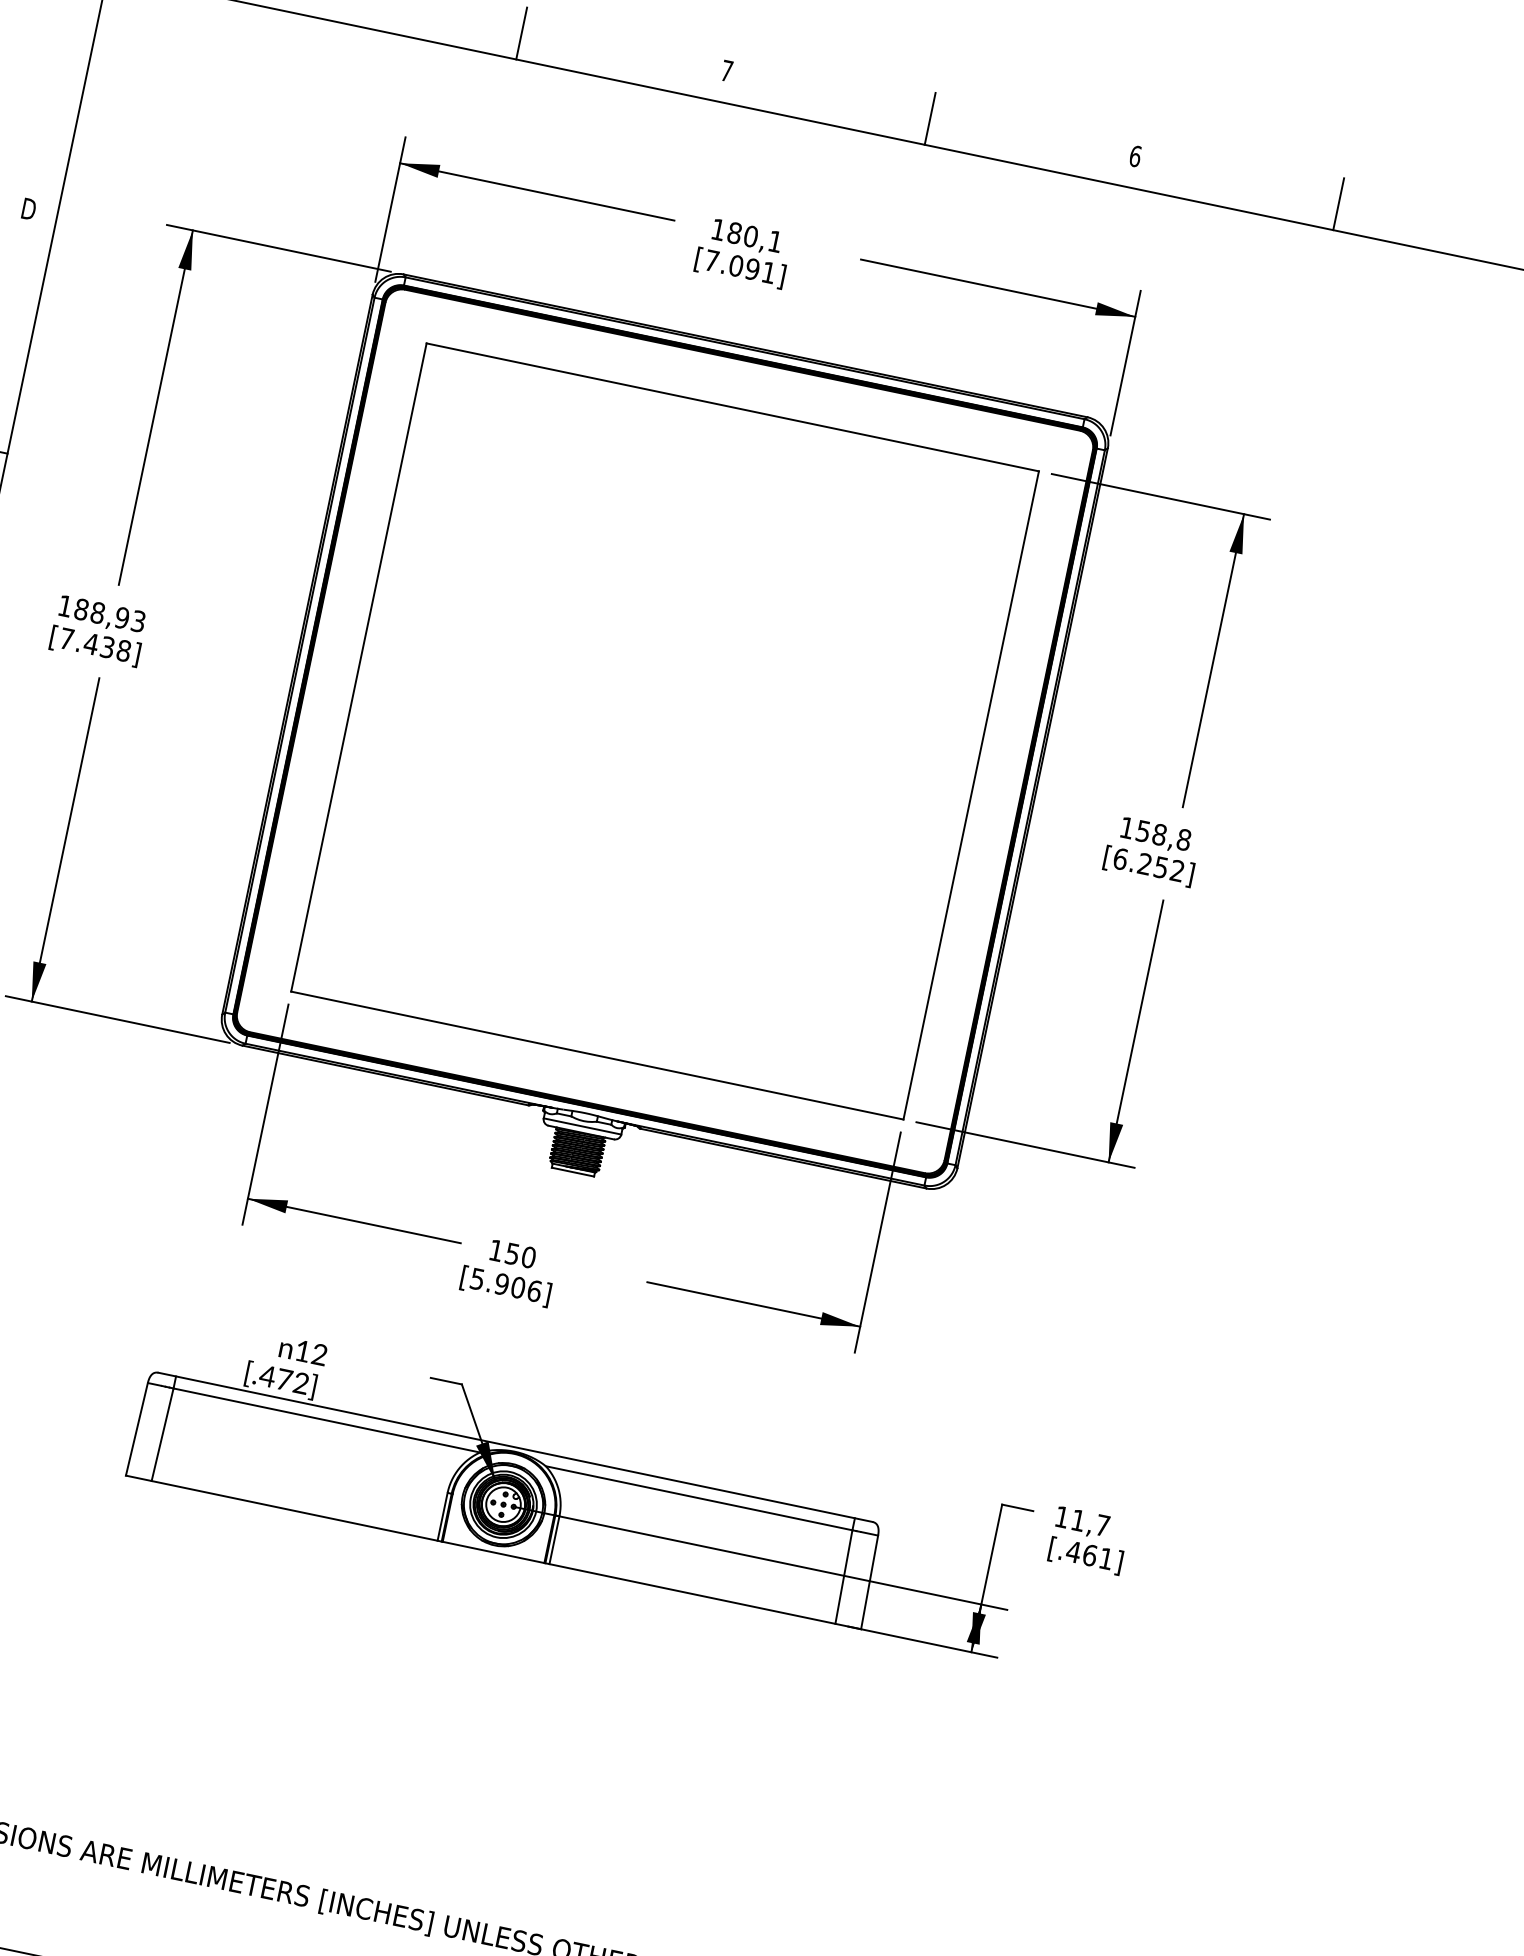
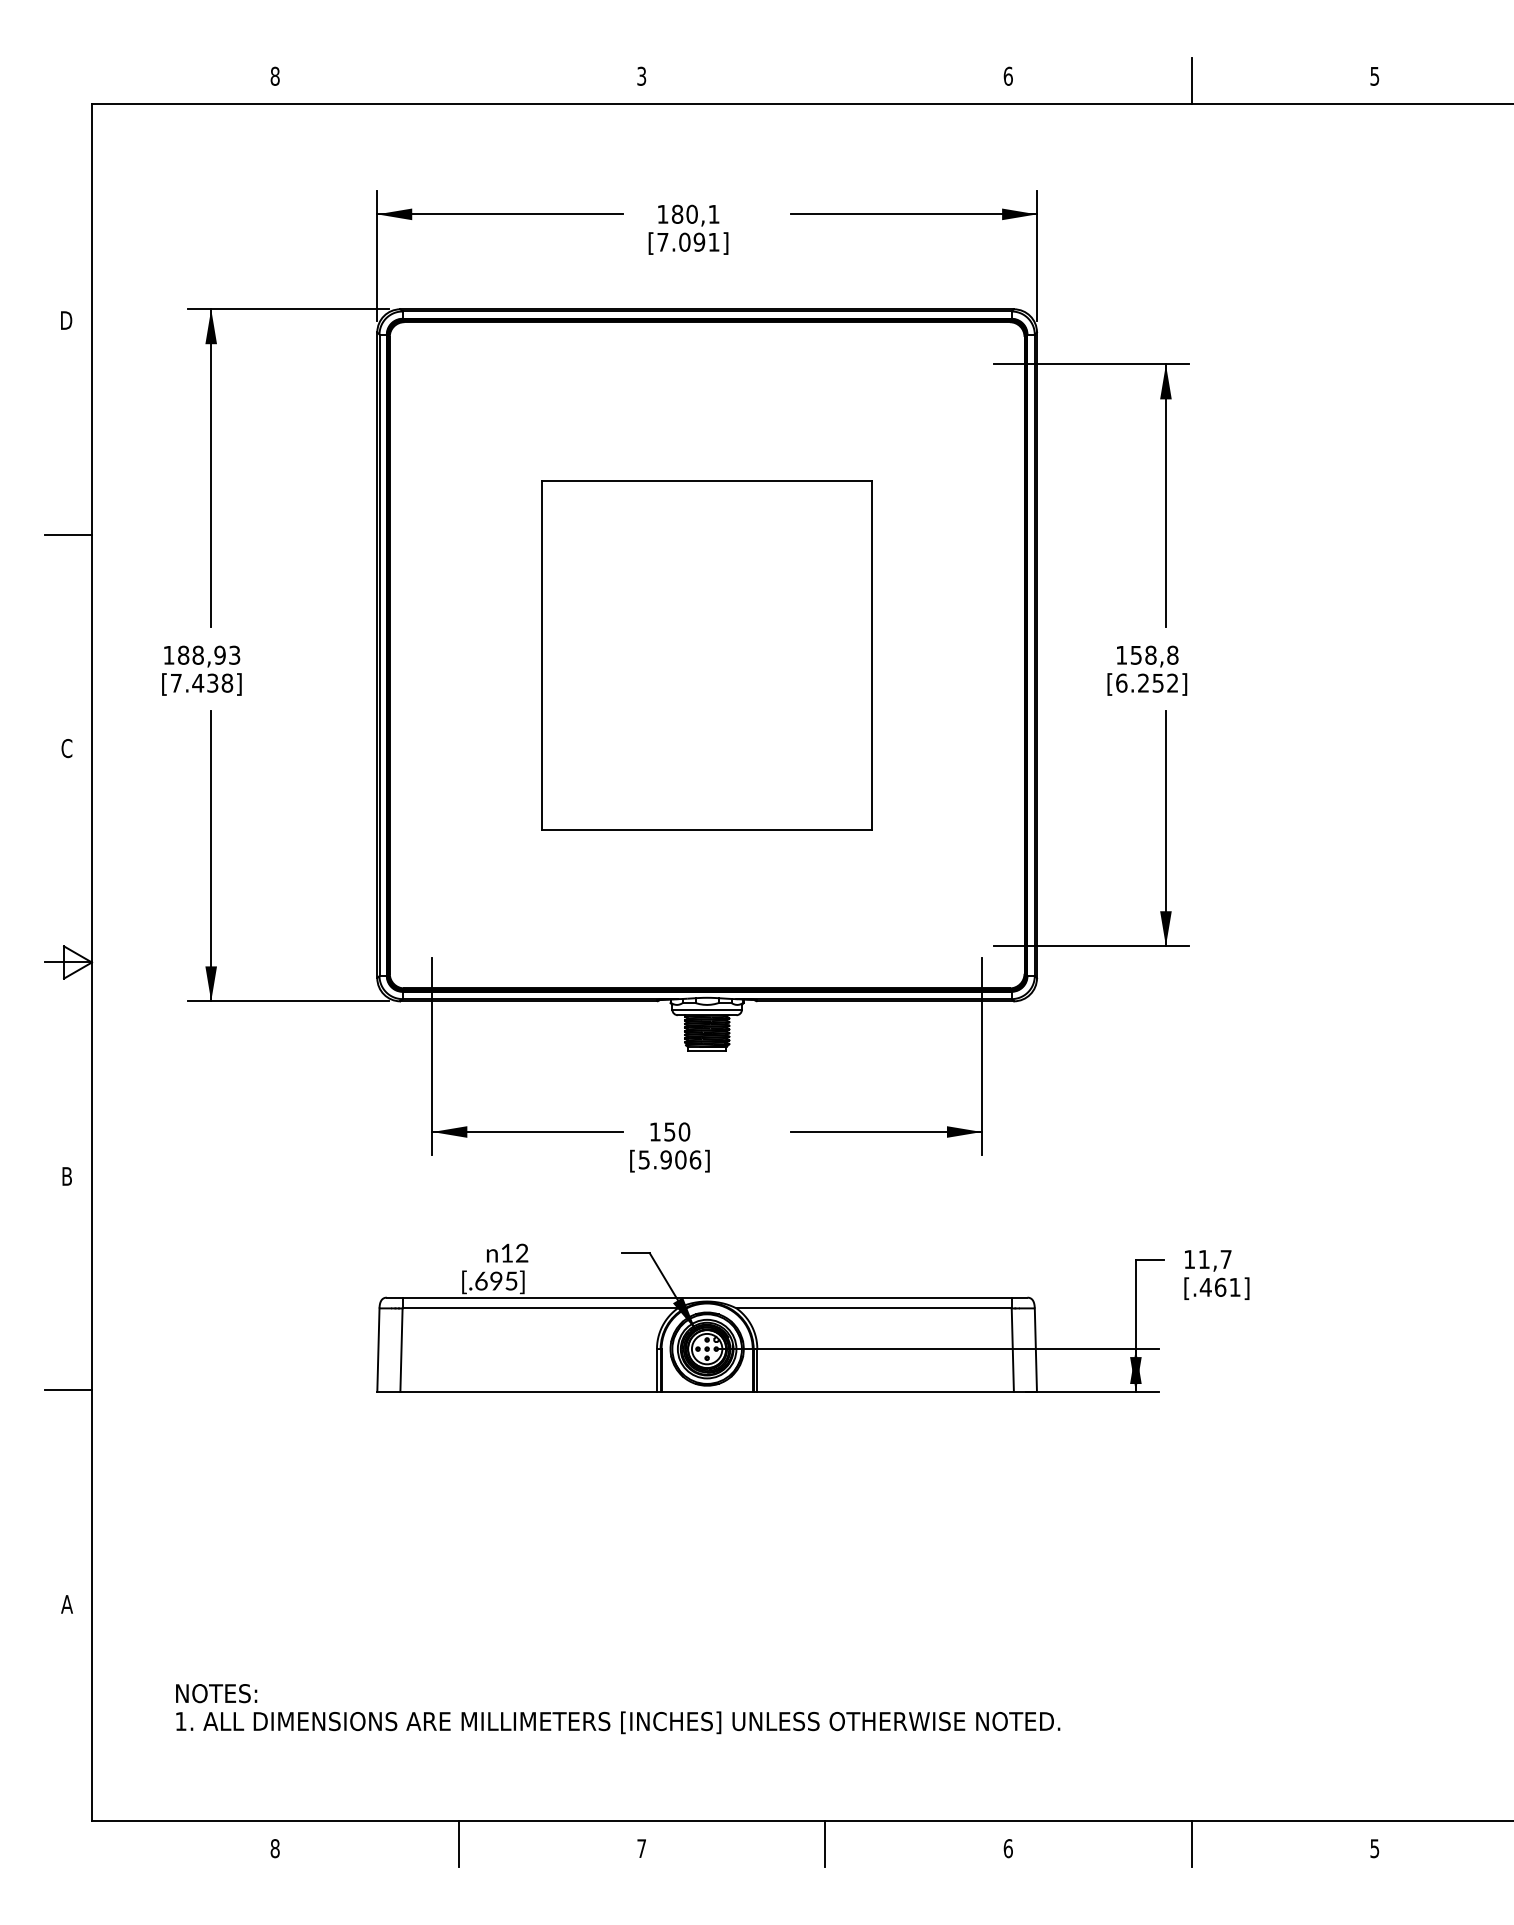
line: (521, 32) -> (458, 80), removed
text: (726, 70) -> (641, 75), 7 -> 3
line: (930, 118) -> (825, 80), removed
part: (664, 730) -> (706, 654), size x0.6
text: (283, 1378) -> (495, 1280), [.472] -> [.695]

